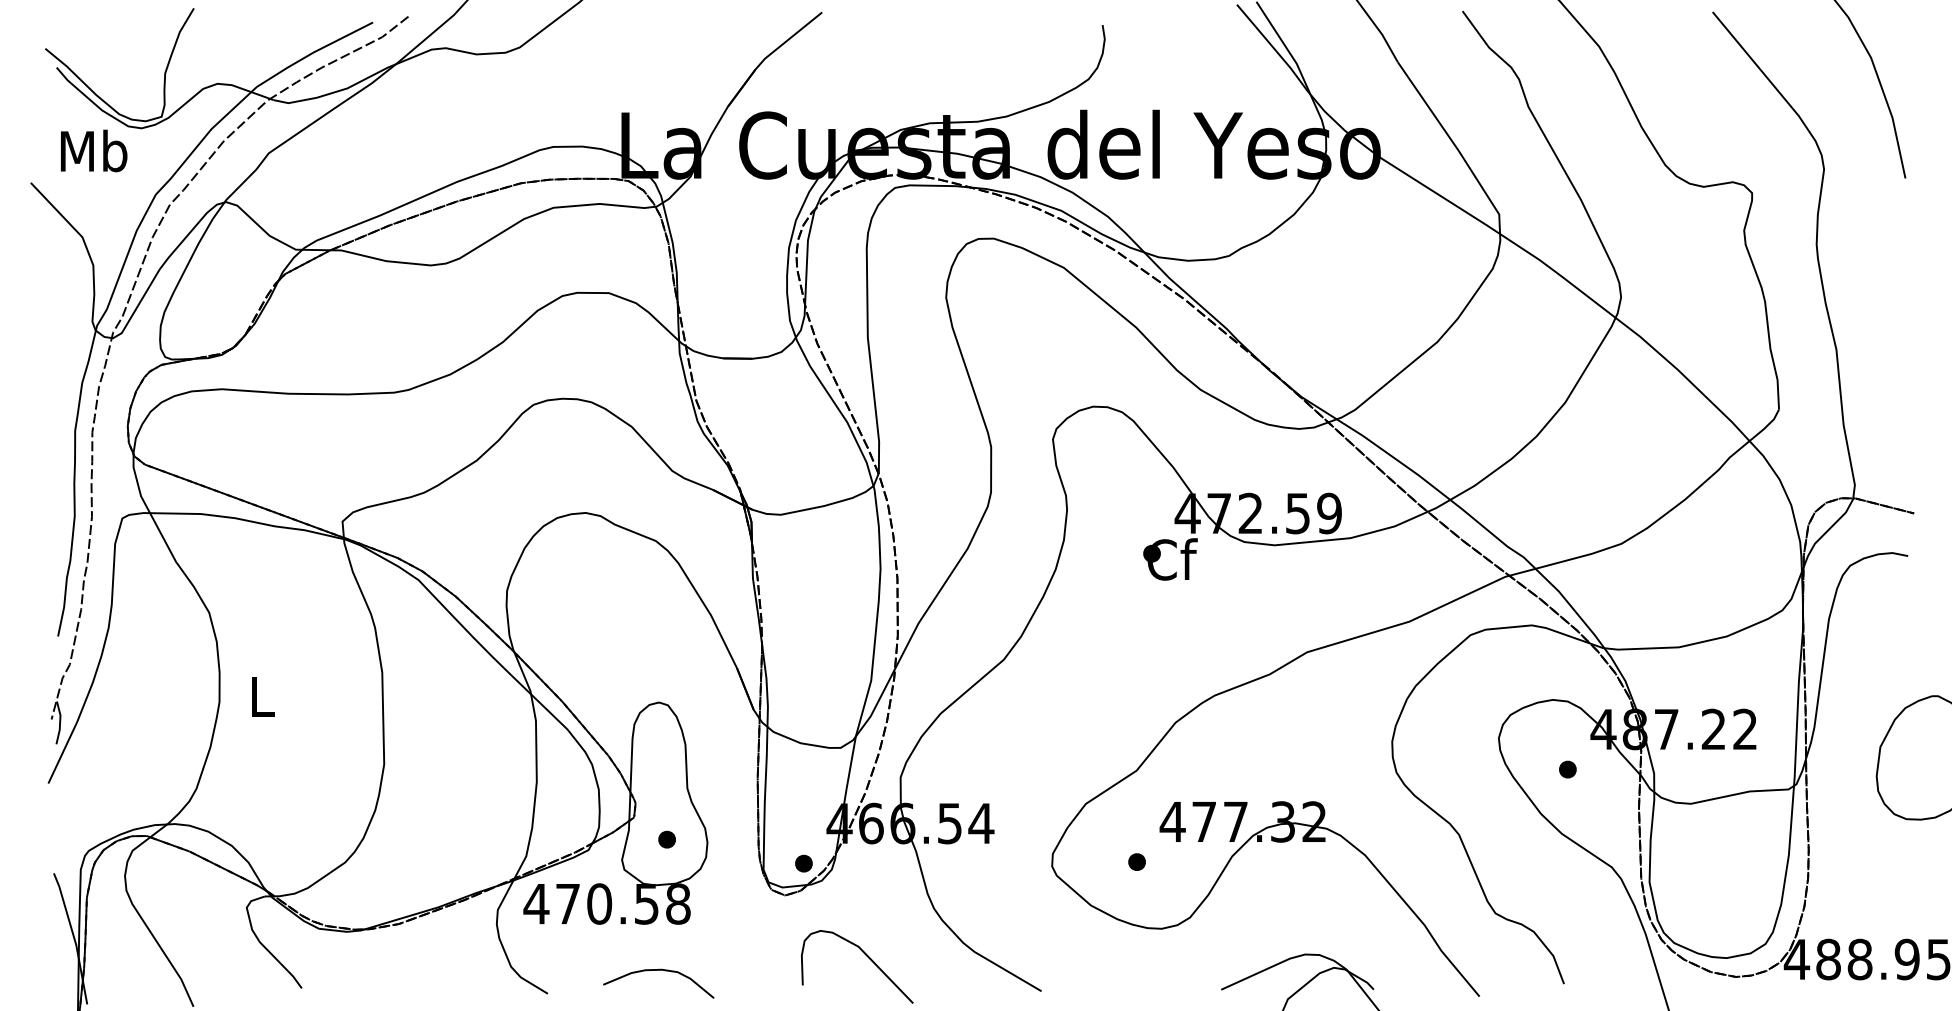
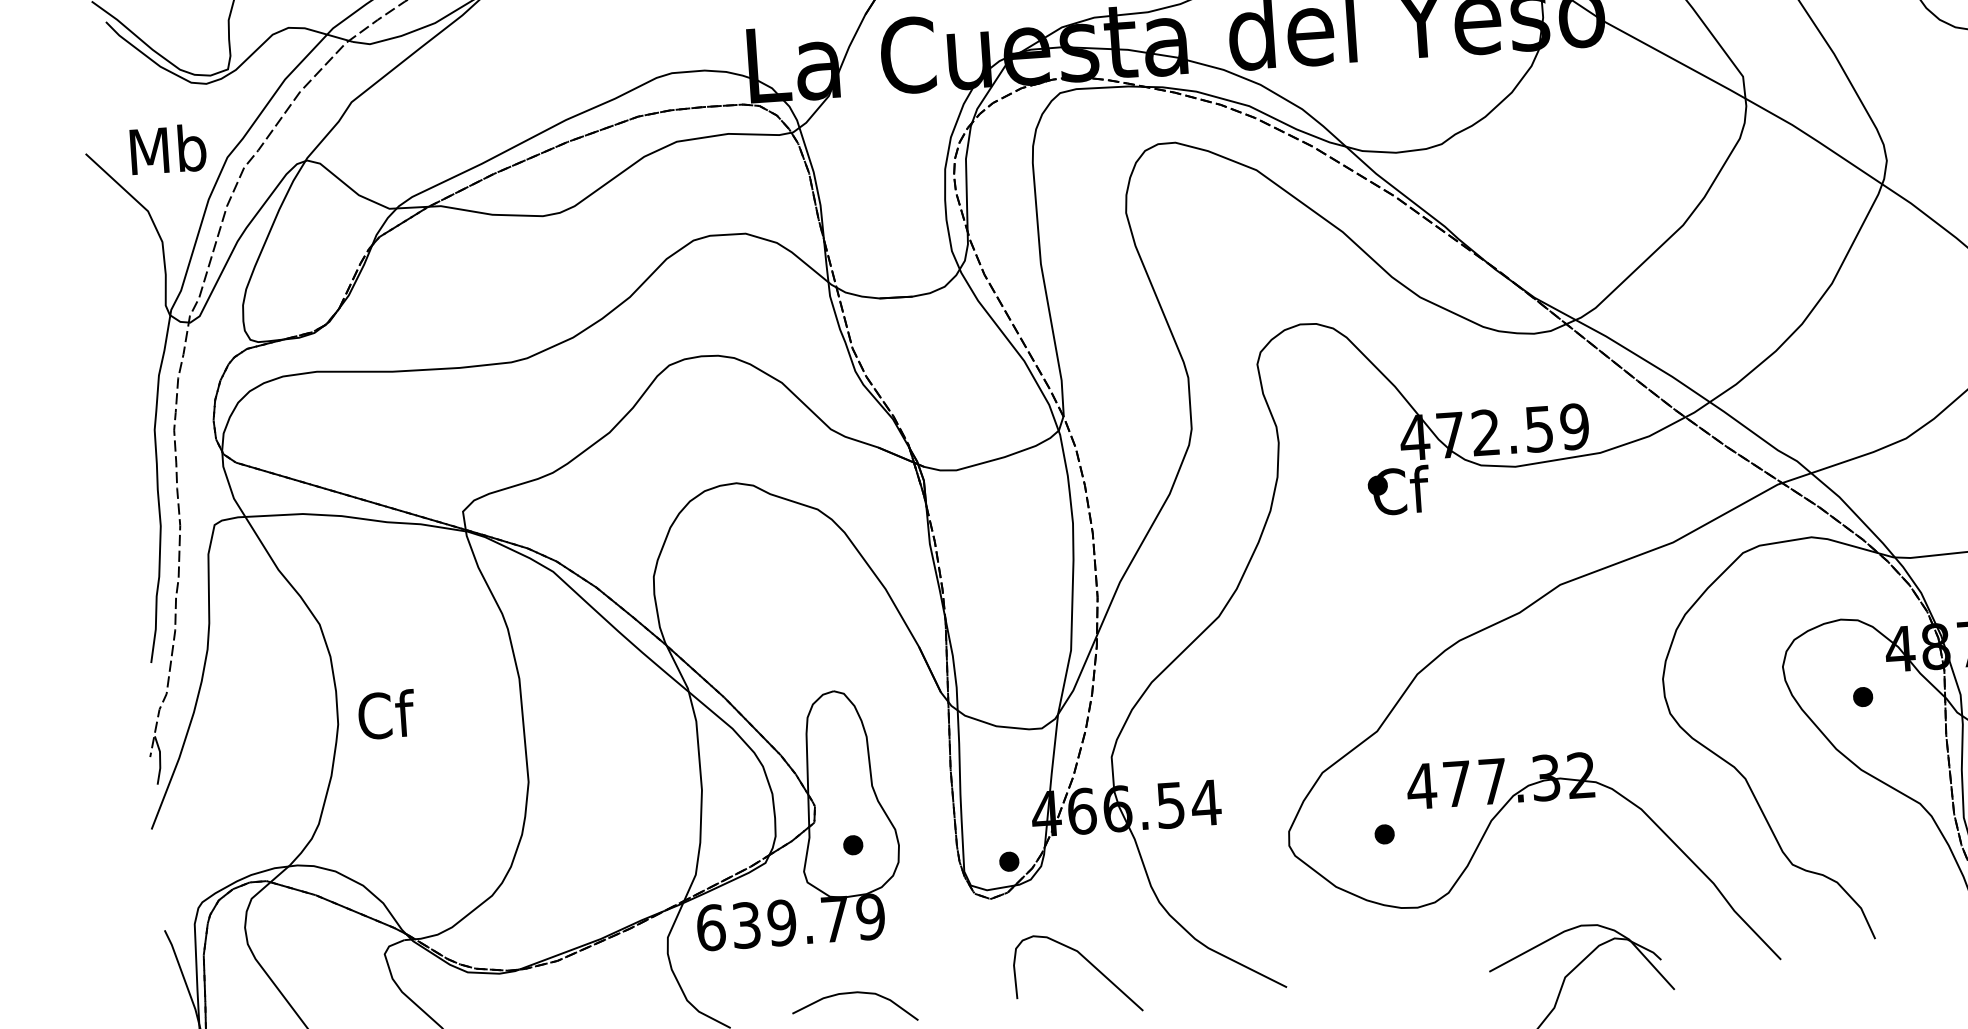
text: (94, 150) -> (168, 148), moved
text: (263, 696) -> (387, 714), L -> Cf
text: (606, 903) -> (789, 921), 470.58 -> 639.79

